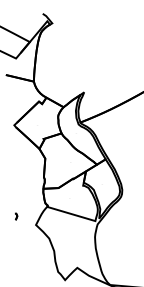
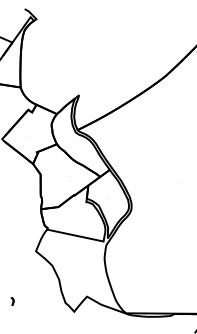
part: (16, 216) -> (12, 301), moved

